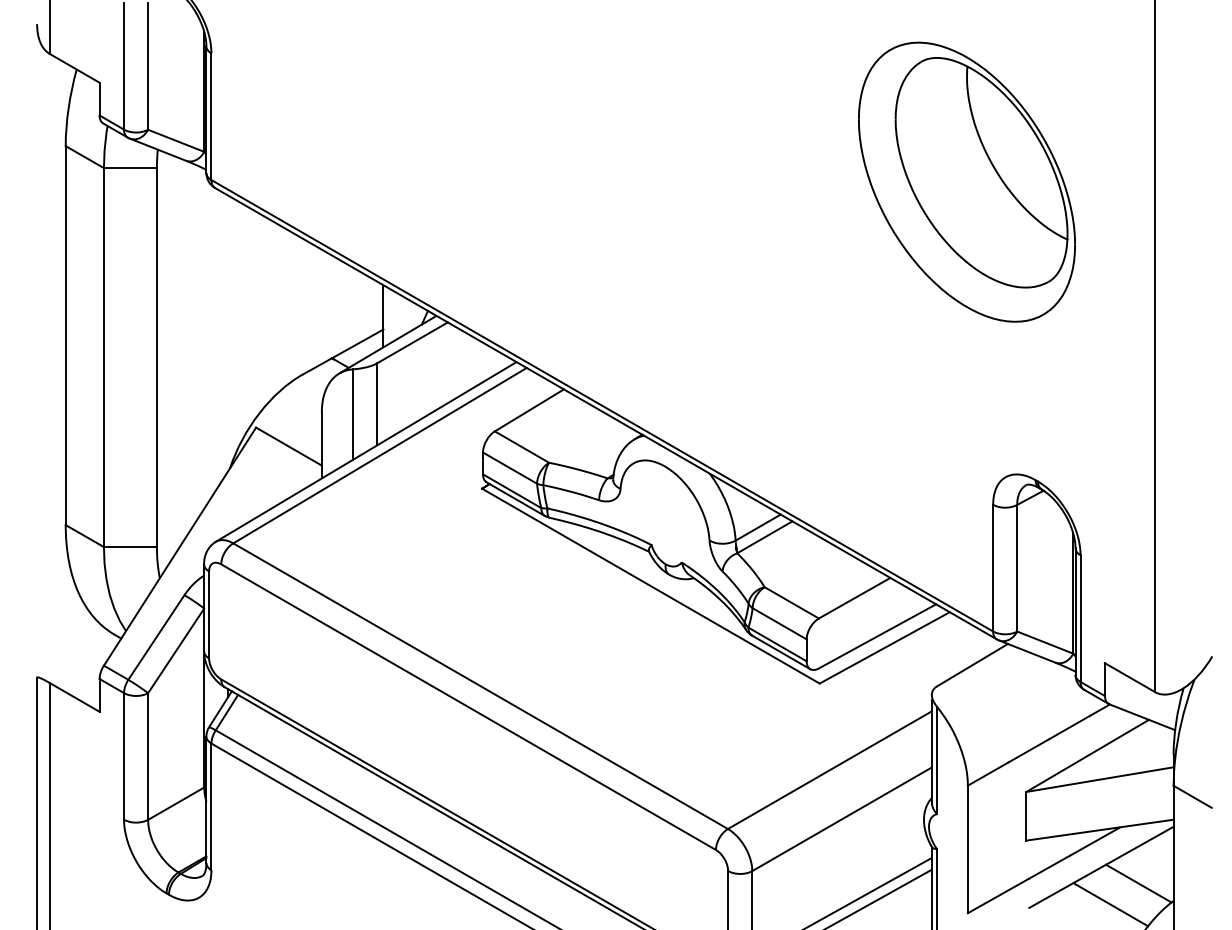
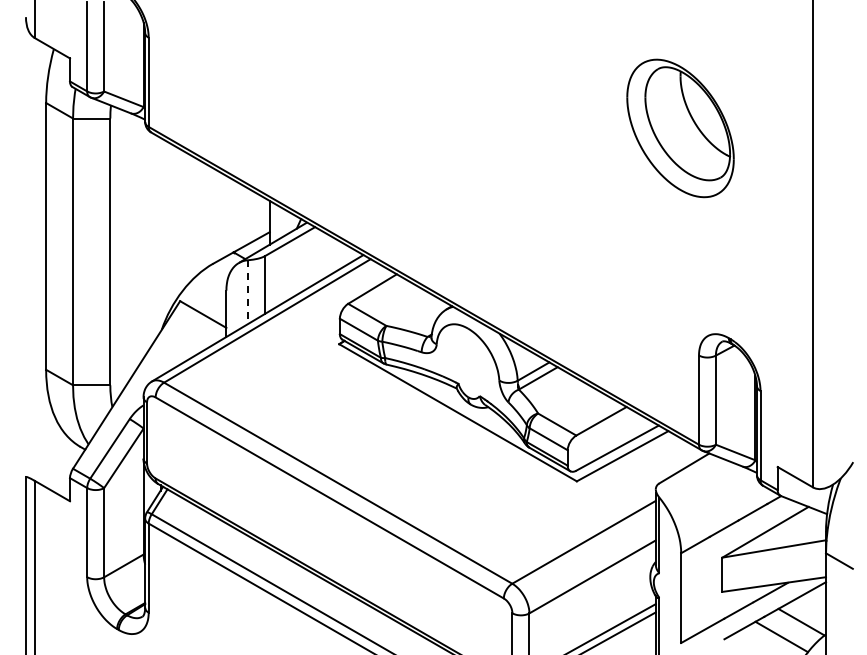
part: (966, 182) -> (680, 128), size x0.7
line: (353, 415) -> (248, 292), solid -> dashed

